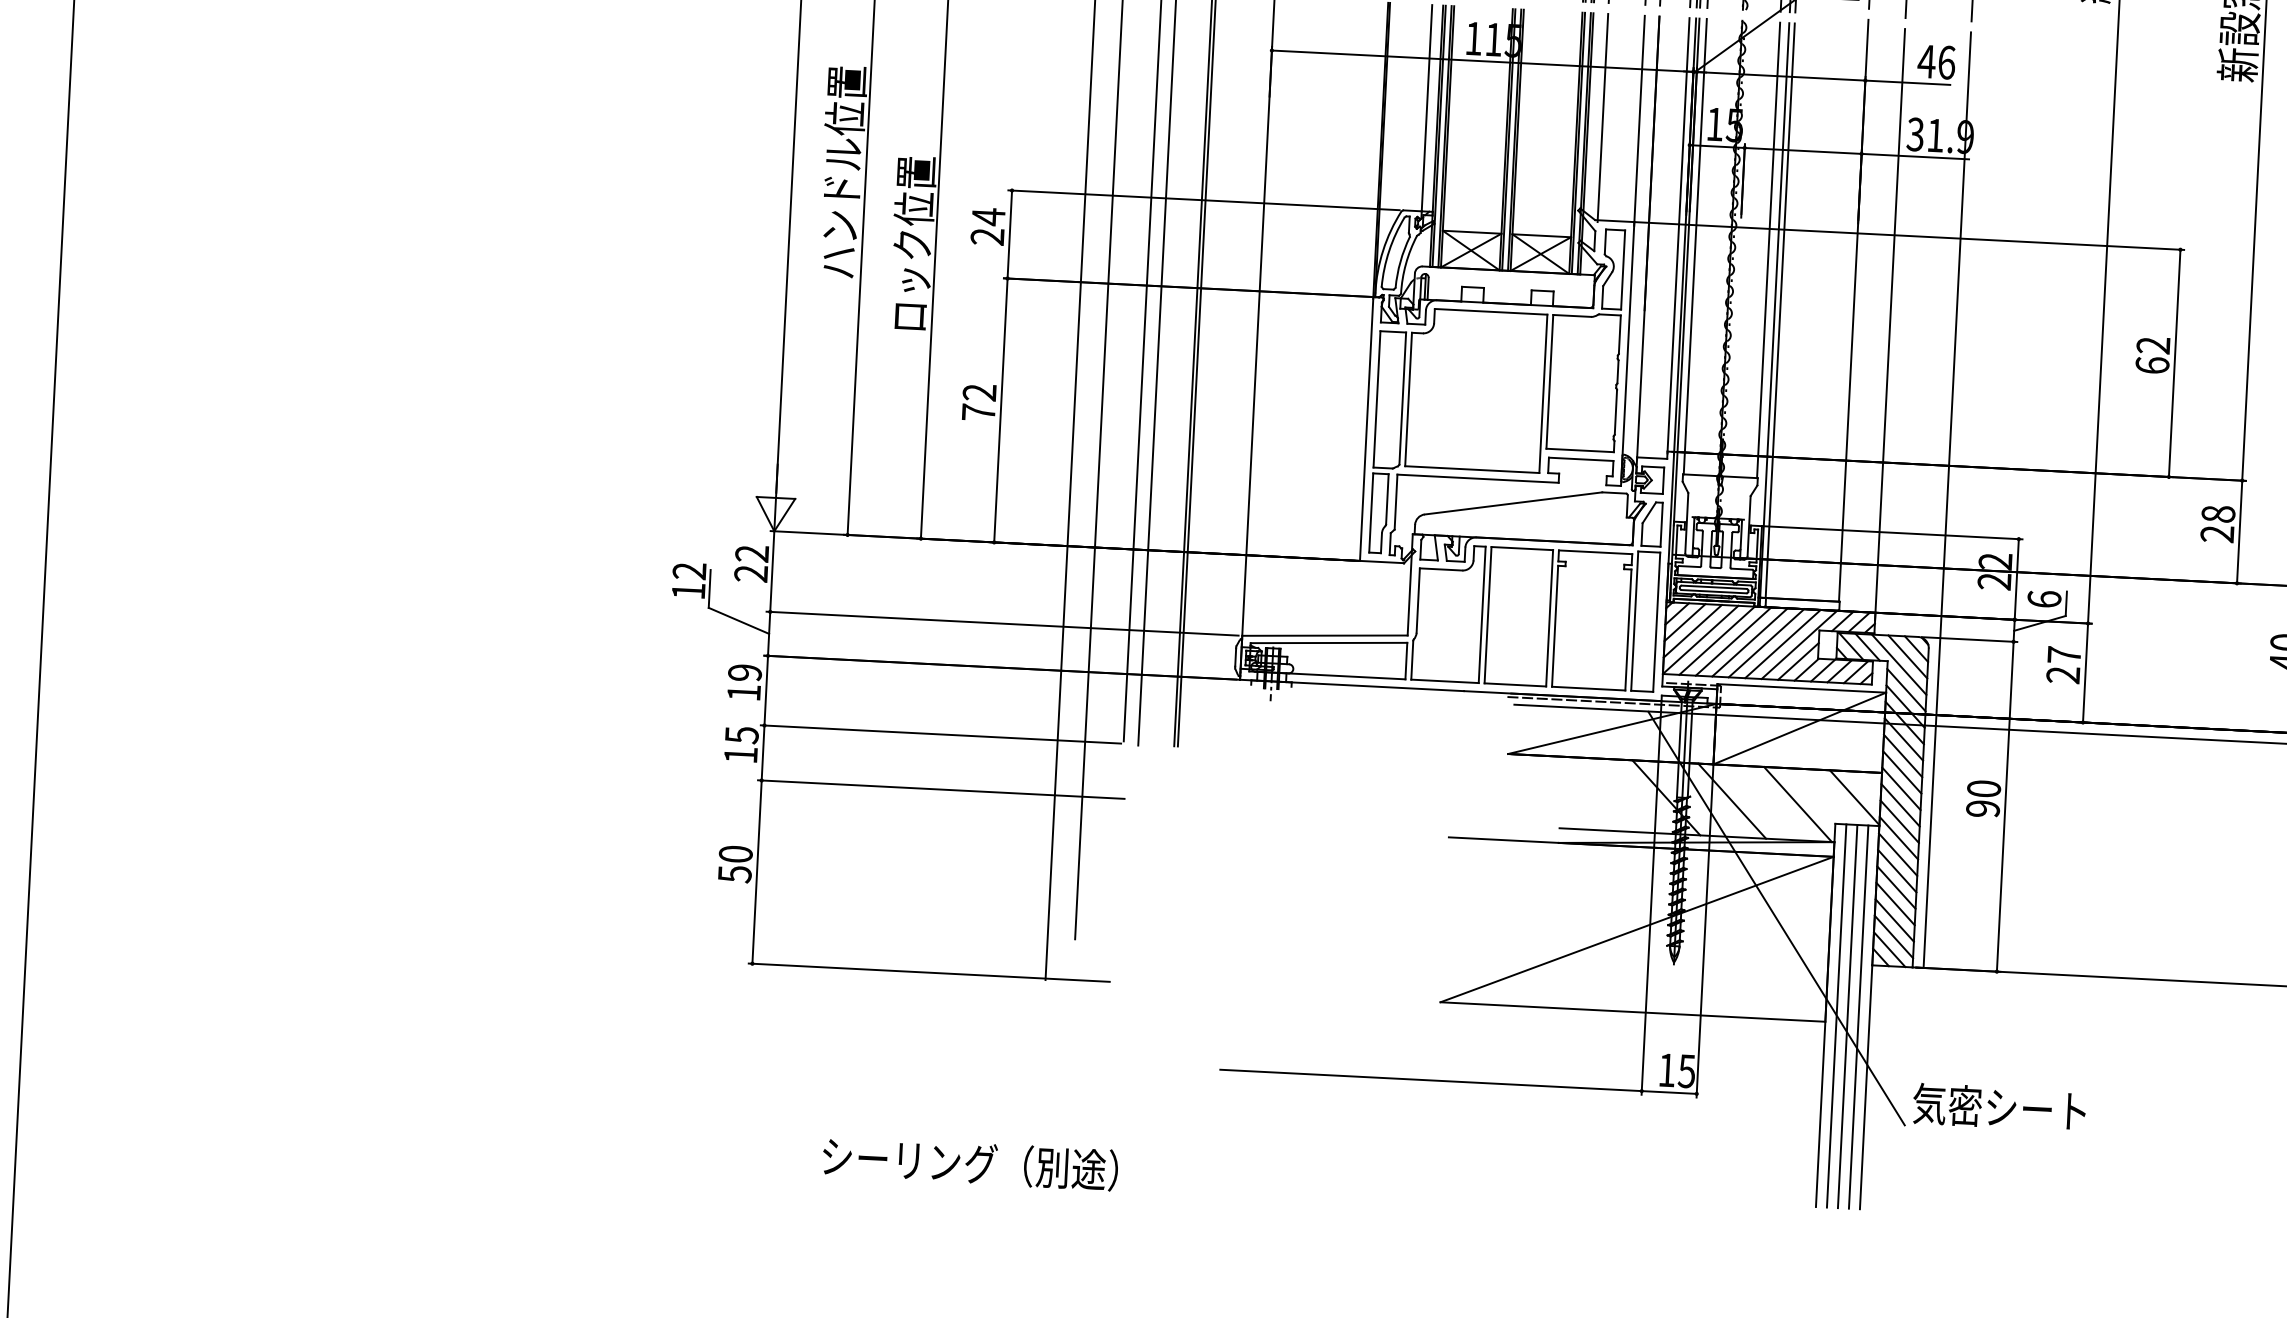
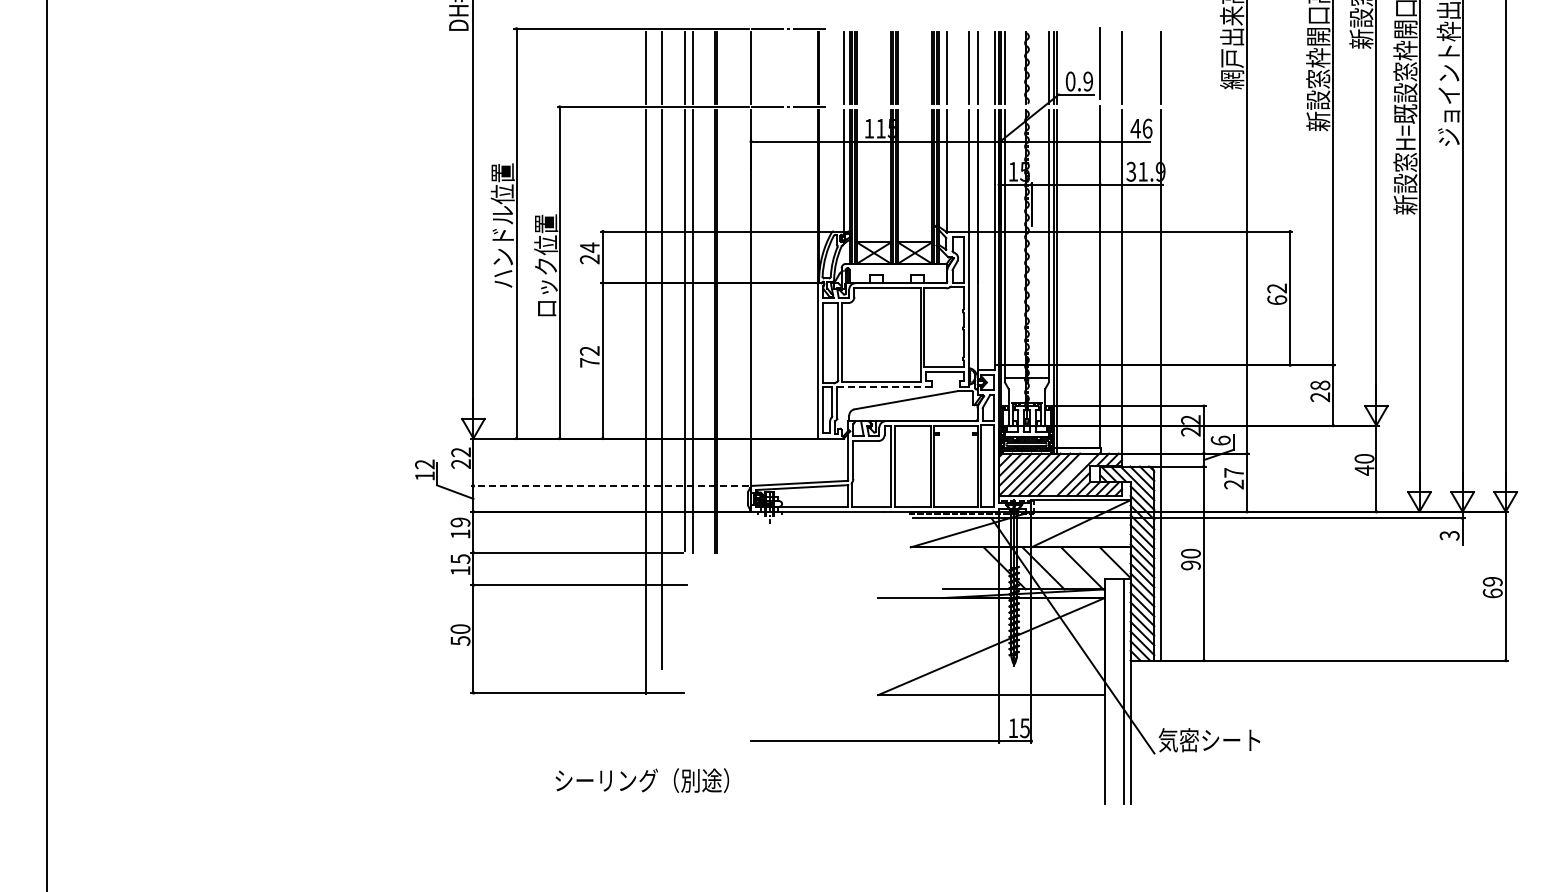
line: (1479, 478) -> (885, 386), solid -> dashed
line: (1003, 622) -> (610, 485), solid -> dashed
line: (1782, 643) -> (1068, 474), removed
line: (1837, 1016) -> (1111, 691), removed
line: (1847, 1016) -> (1117, 691), removed
text: (970, 1163) -> (642, 780), moved

